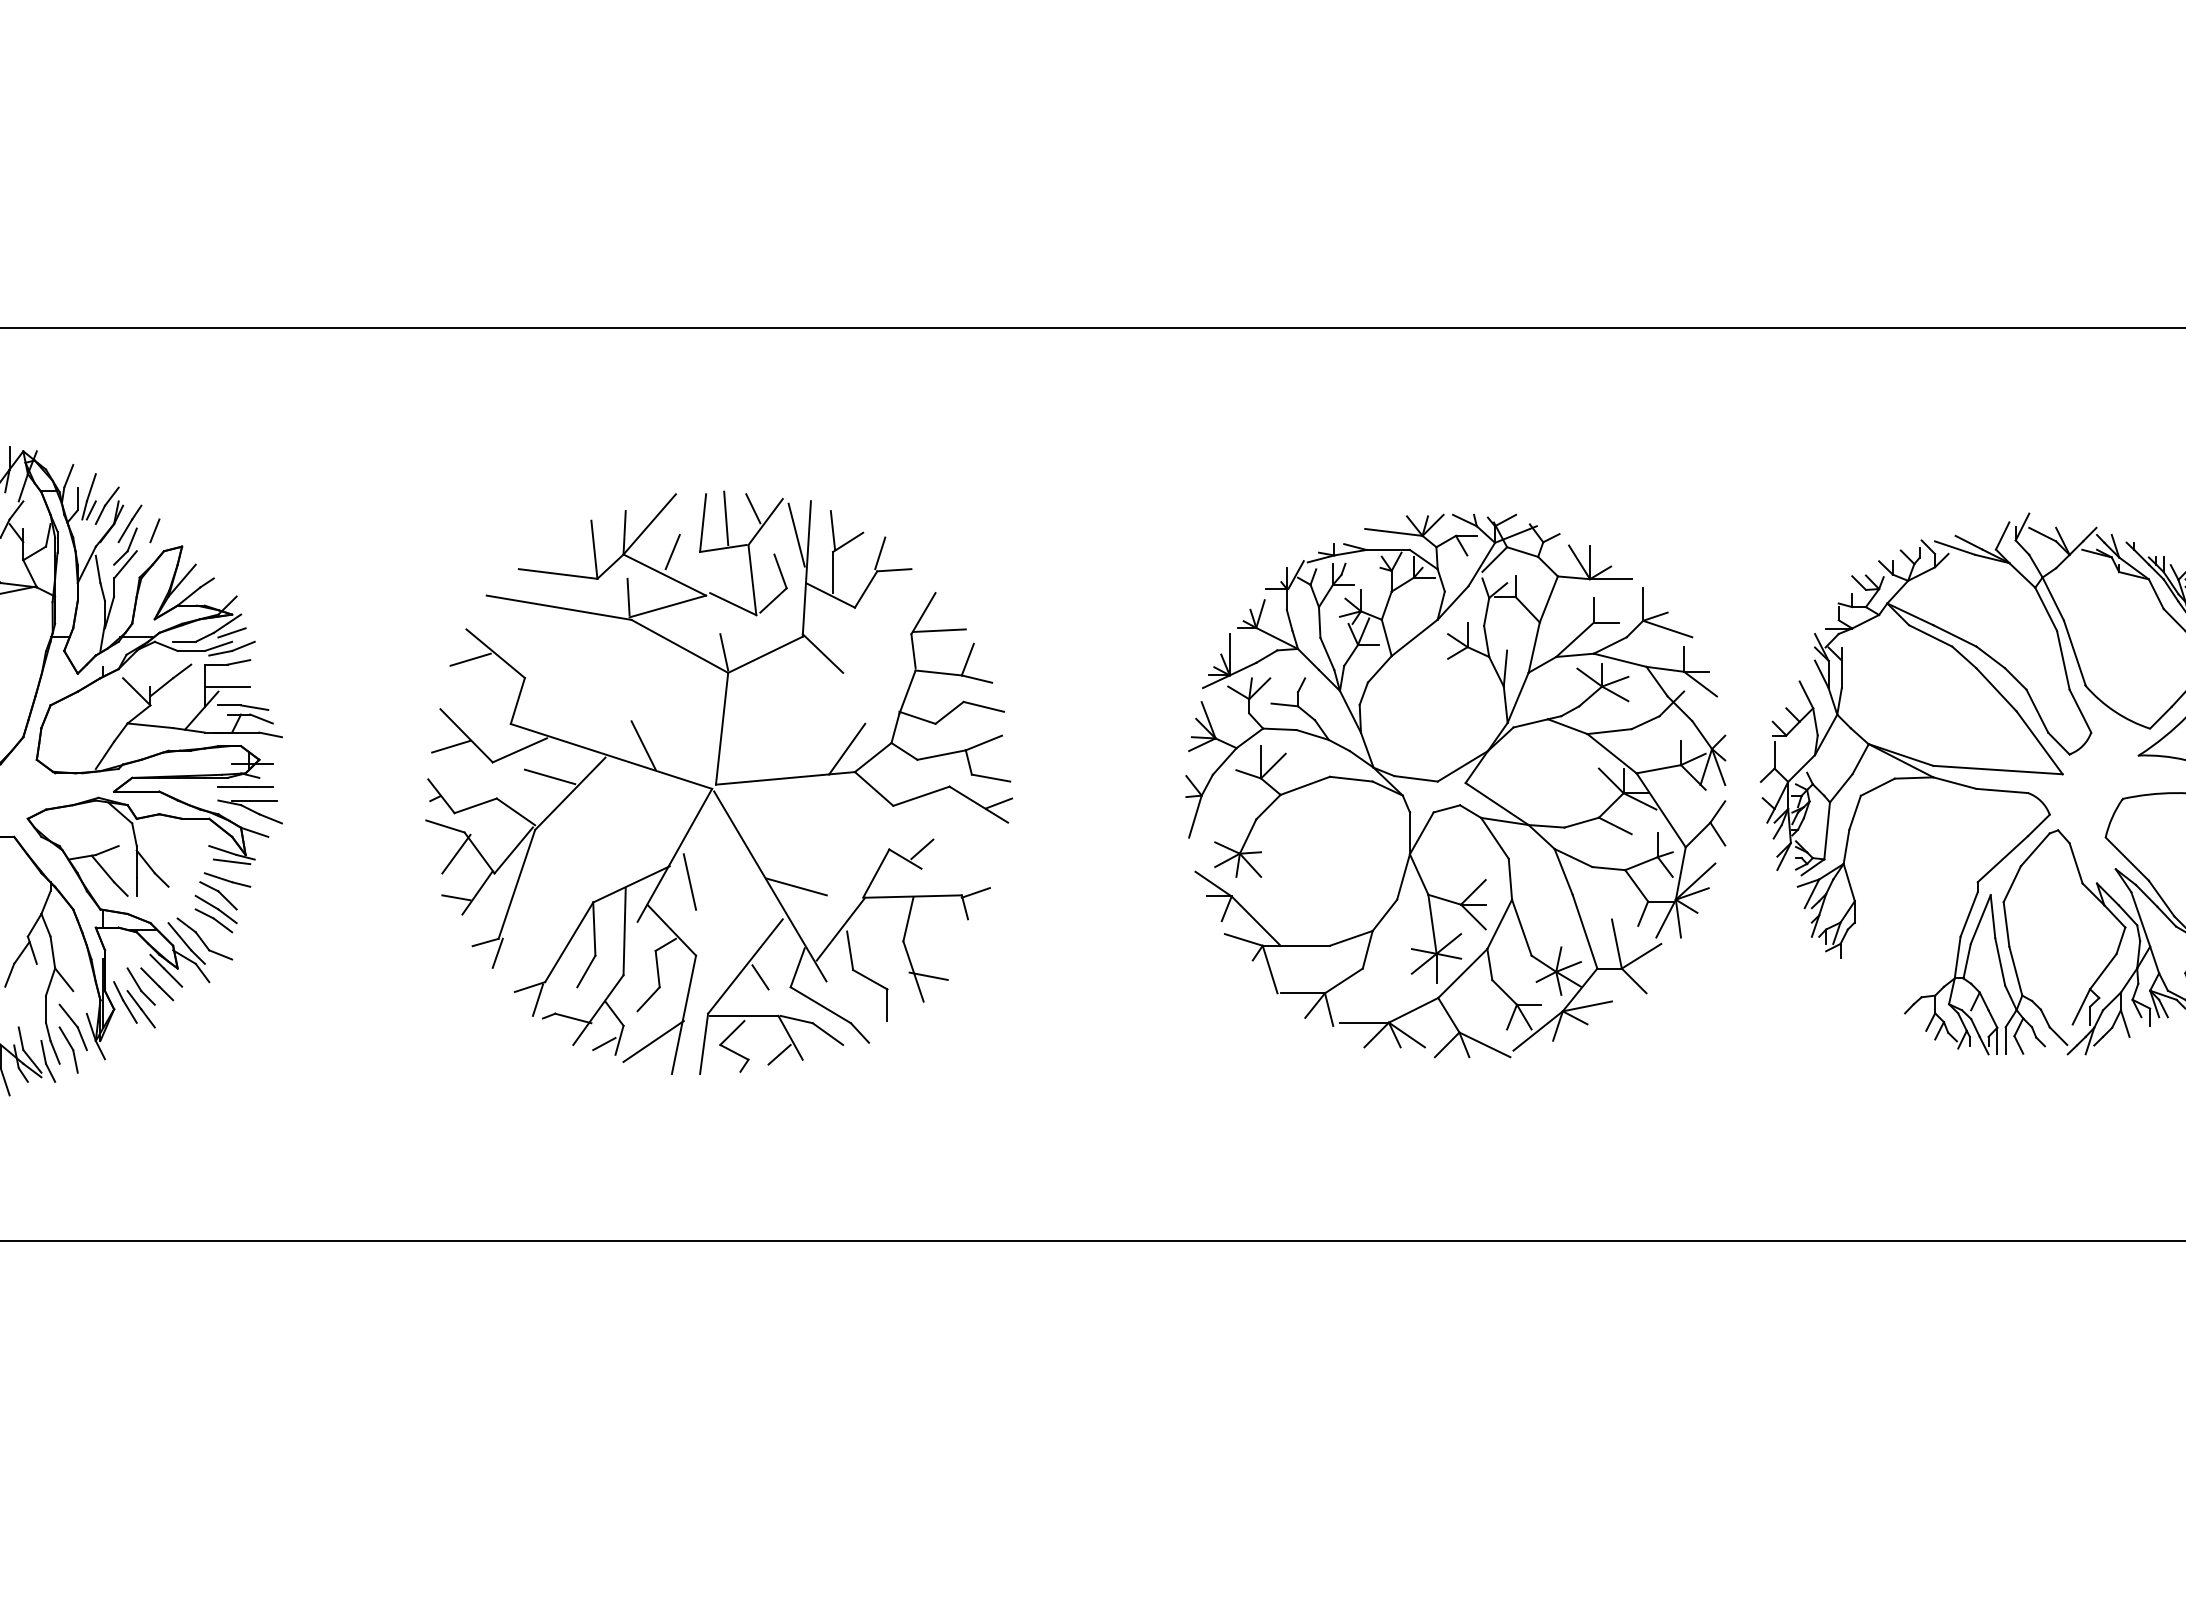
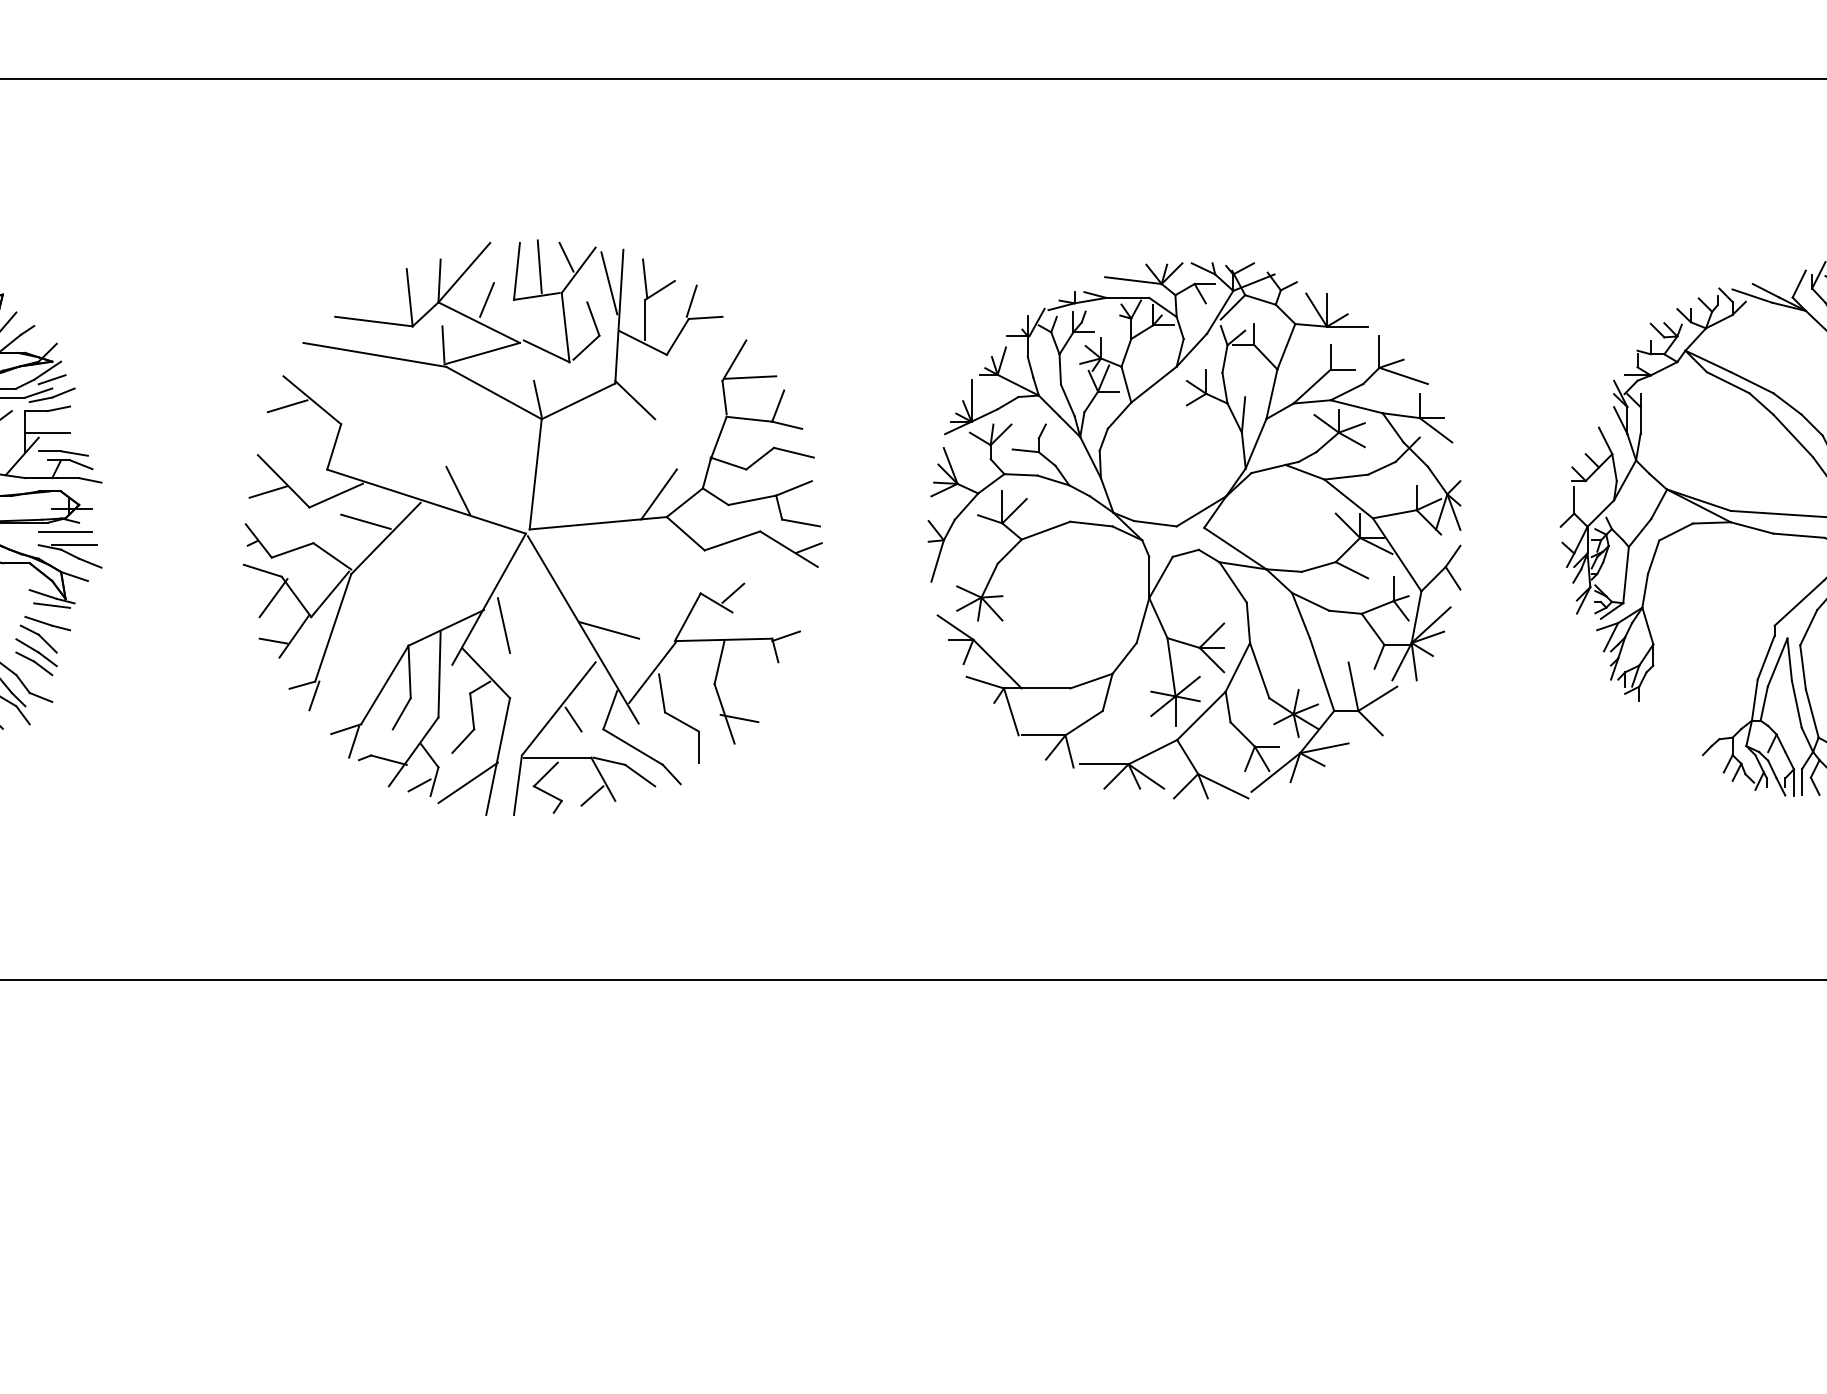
part: (1455, 785) -> (1194, 530), moved

